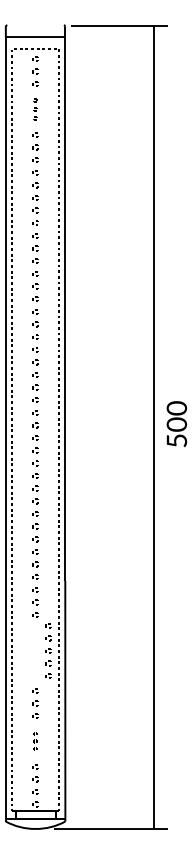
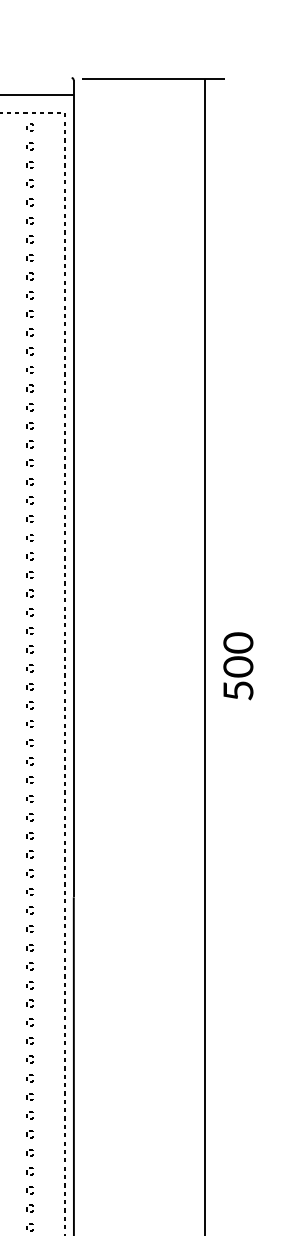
part: (35, 109) -> (29, 202), size x1.43
part: (48, 650) -> (29, 1003), moved
part: (35, 741) -> (29, 1134), size x1.67

